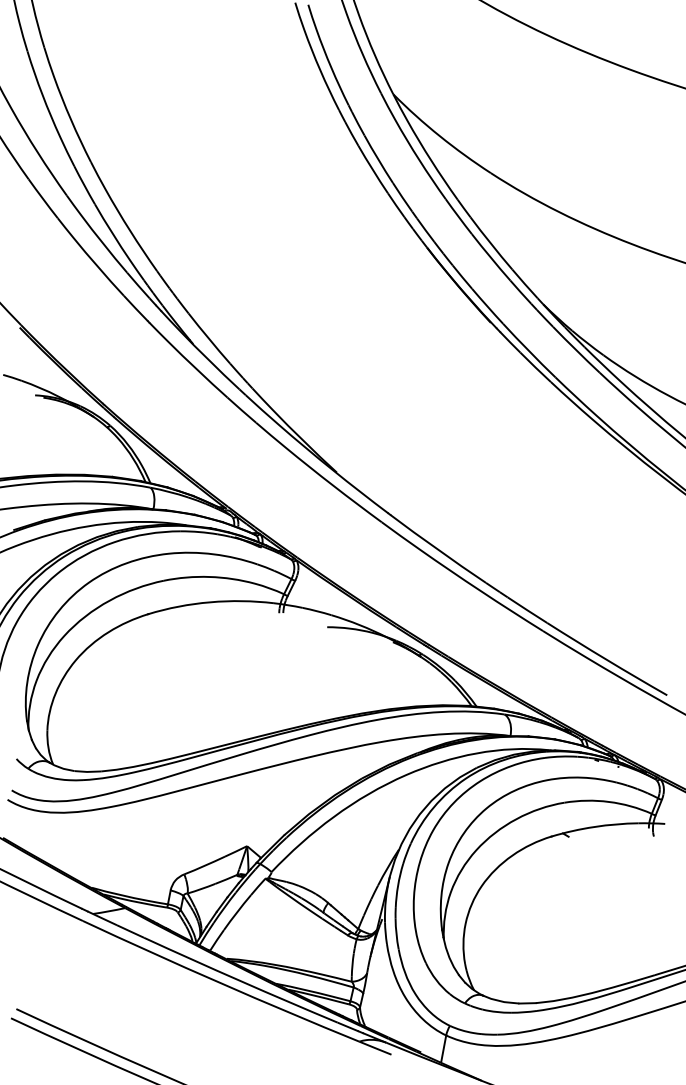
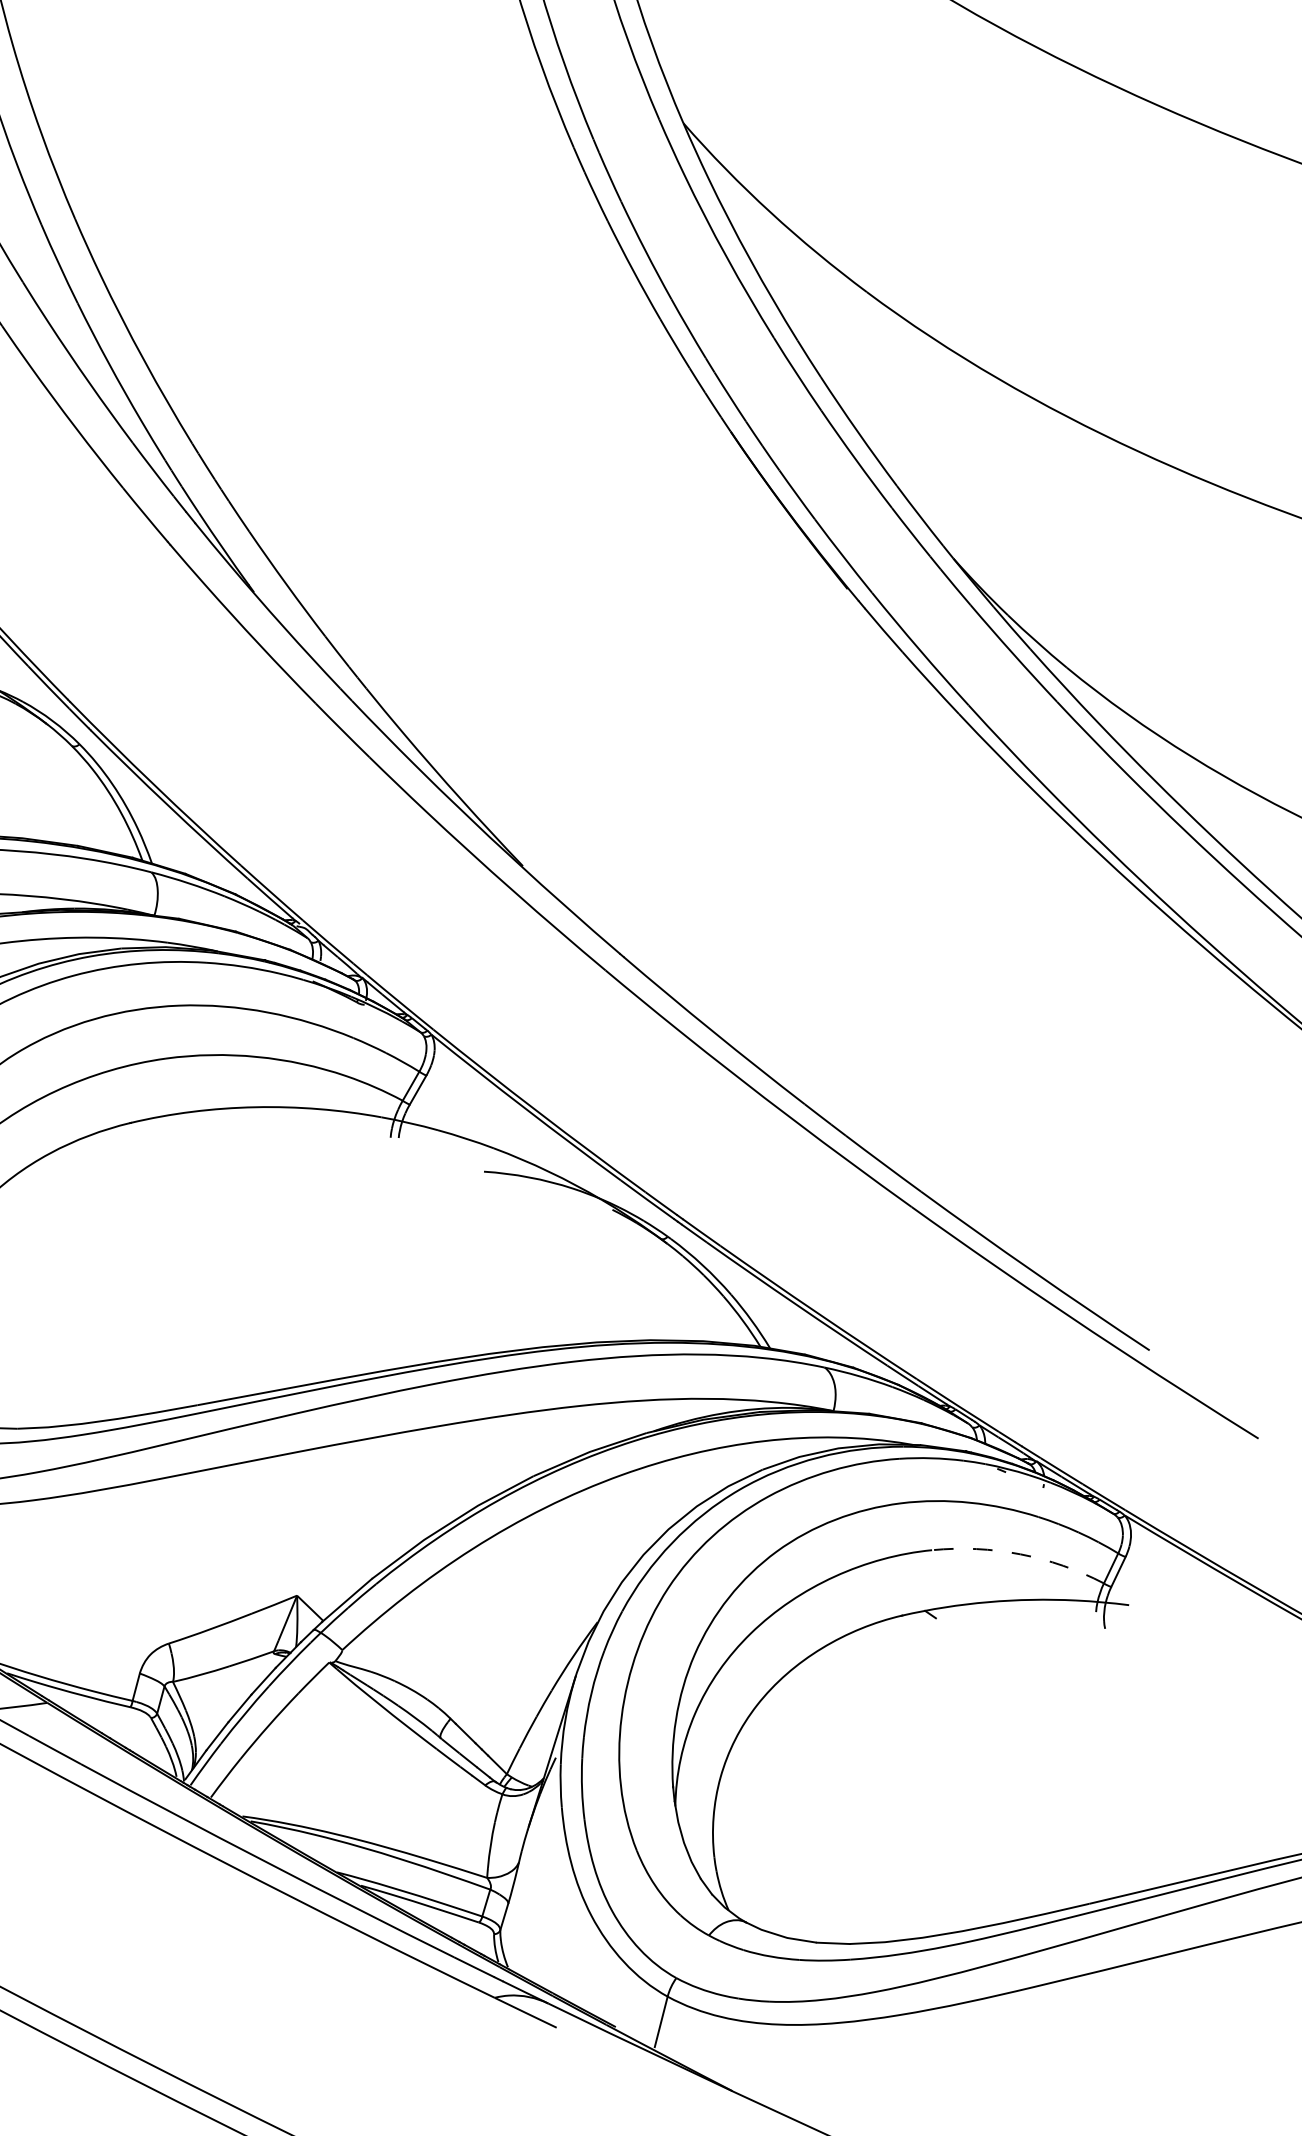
arc: (608, 801) -> (1019, 1553), solid -> dashed

